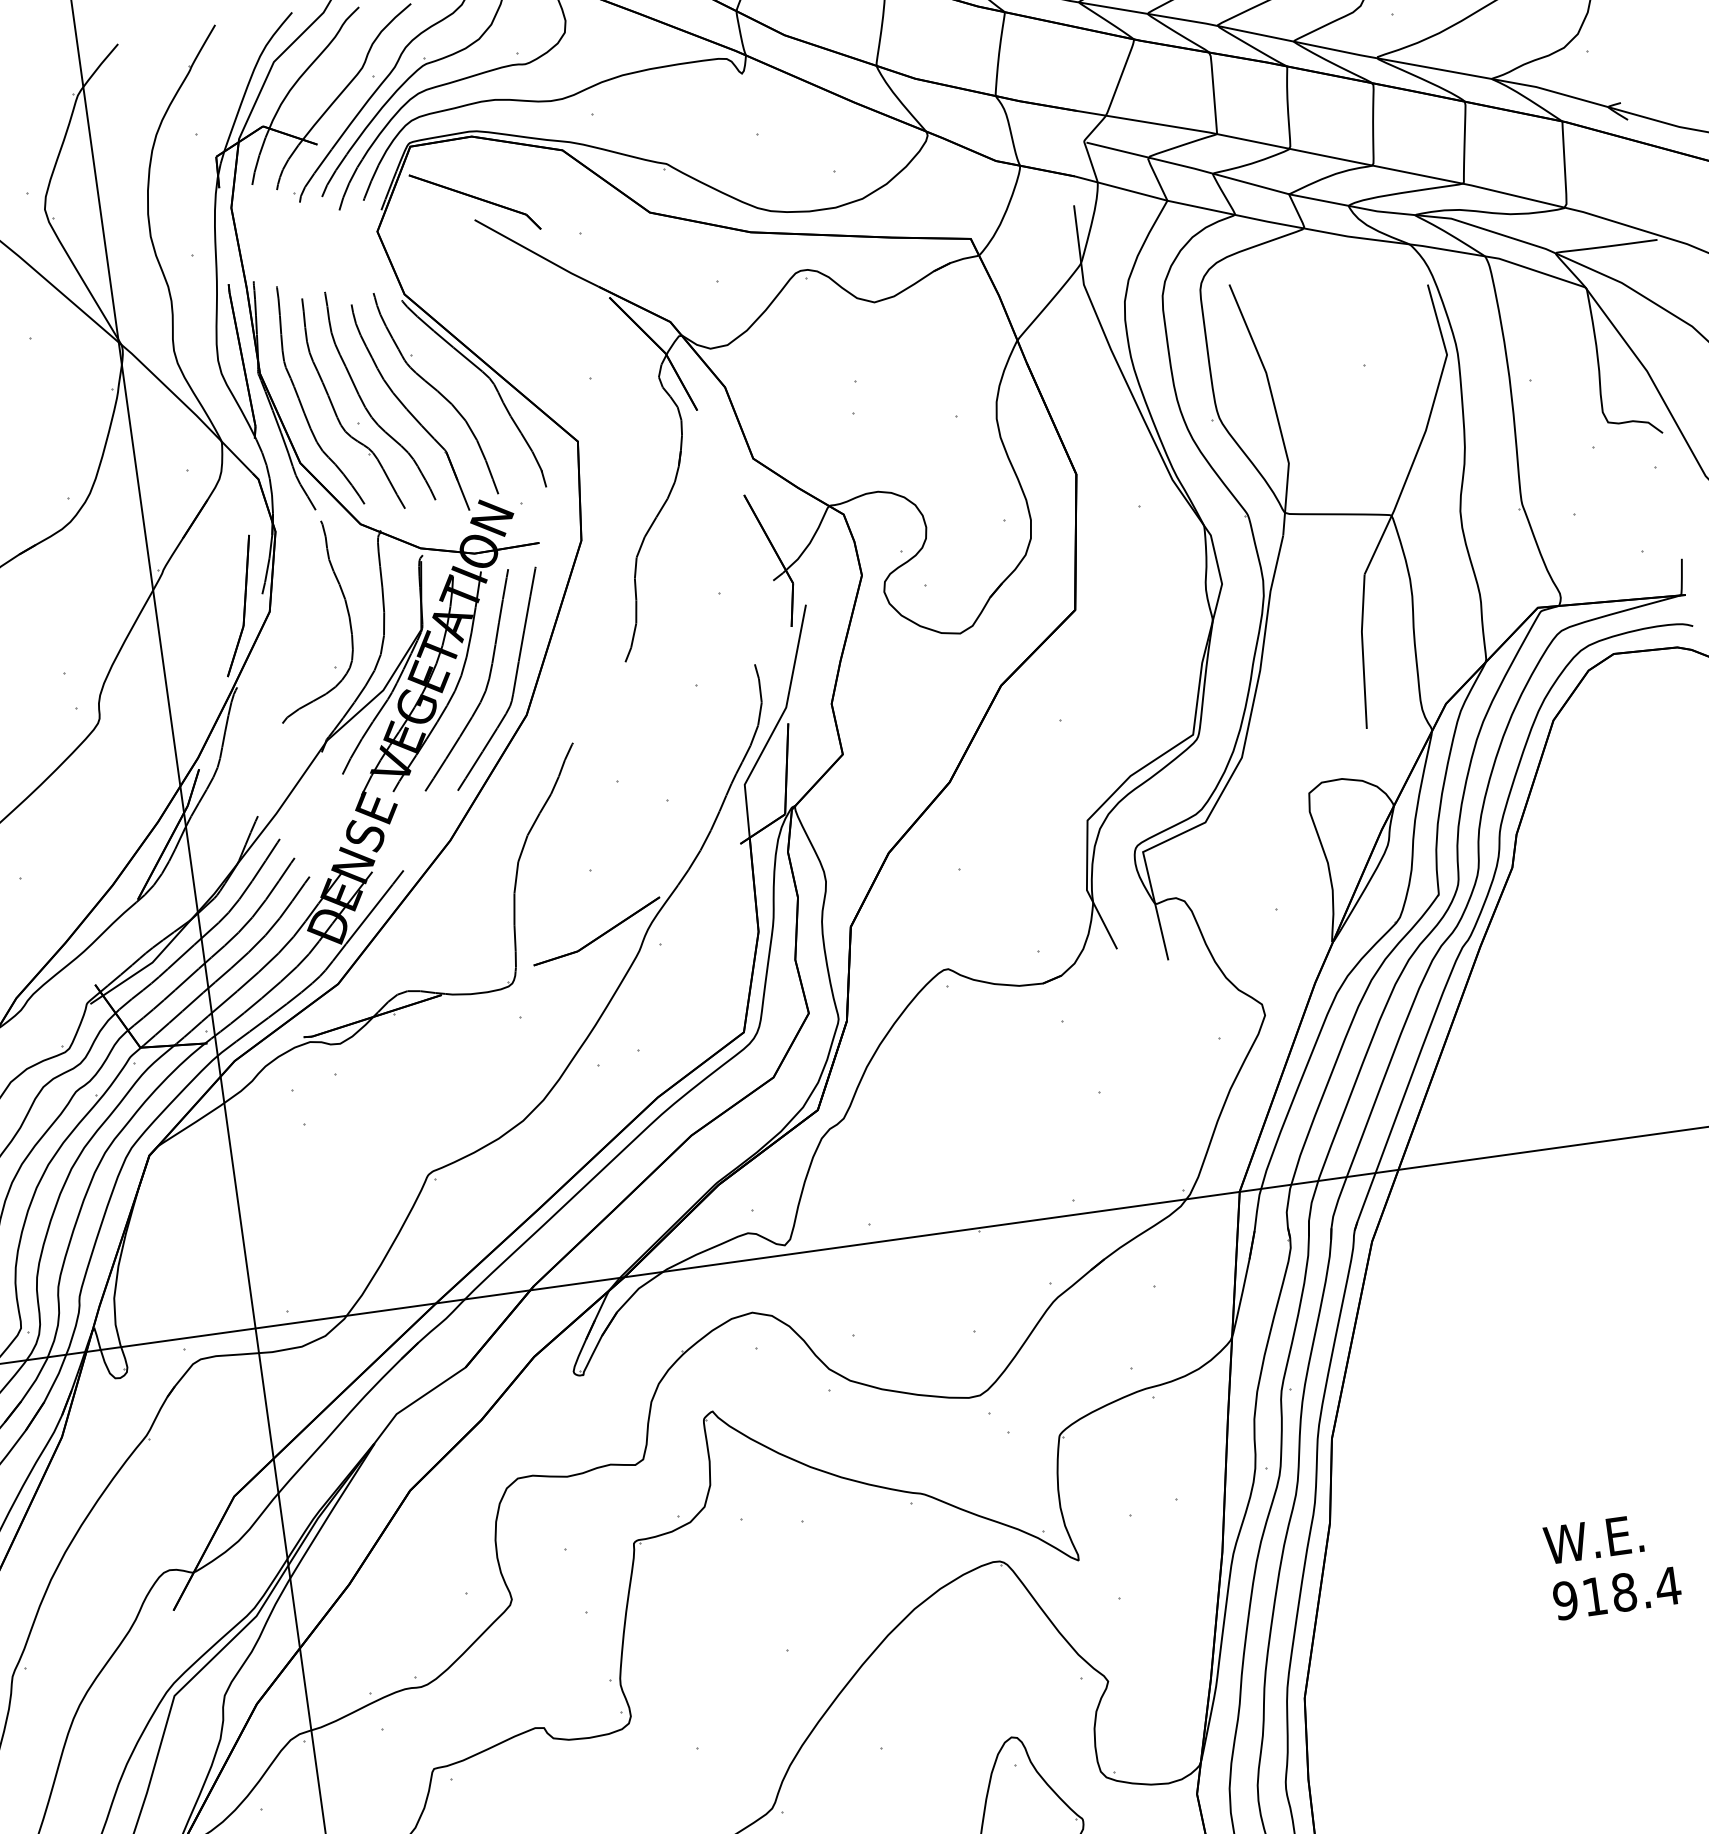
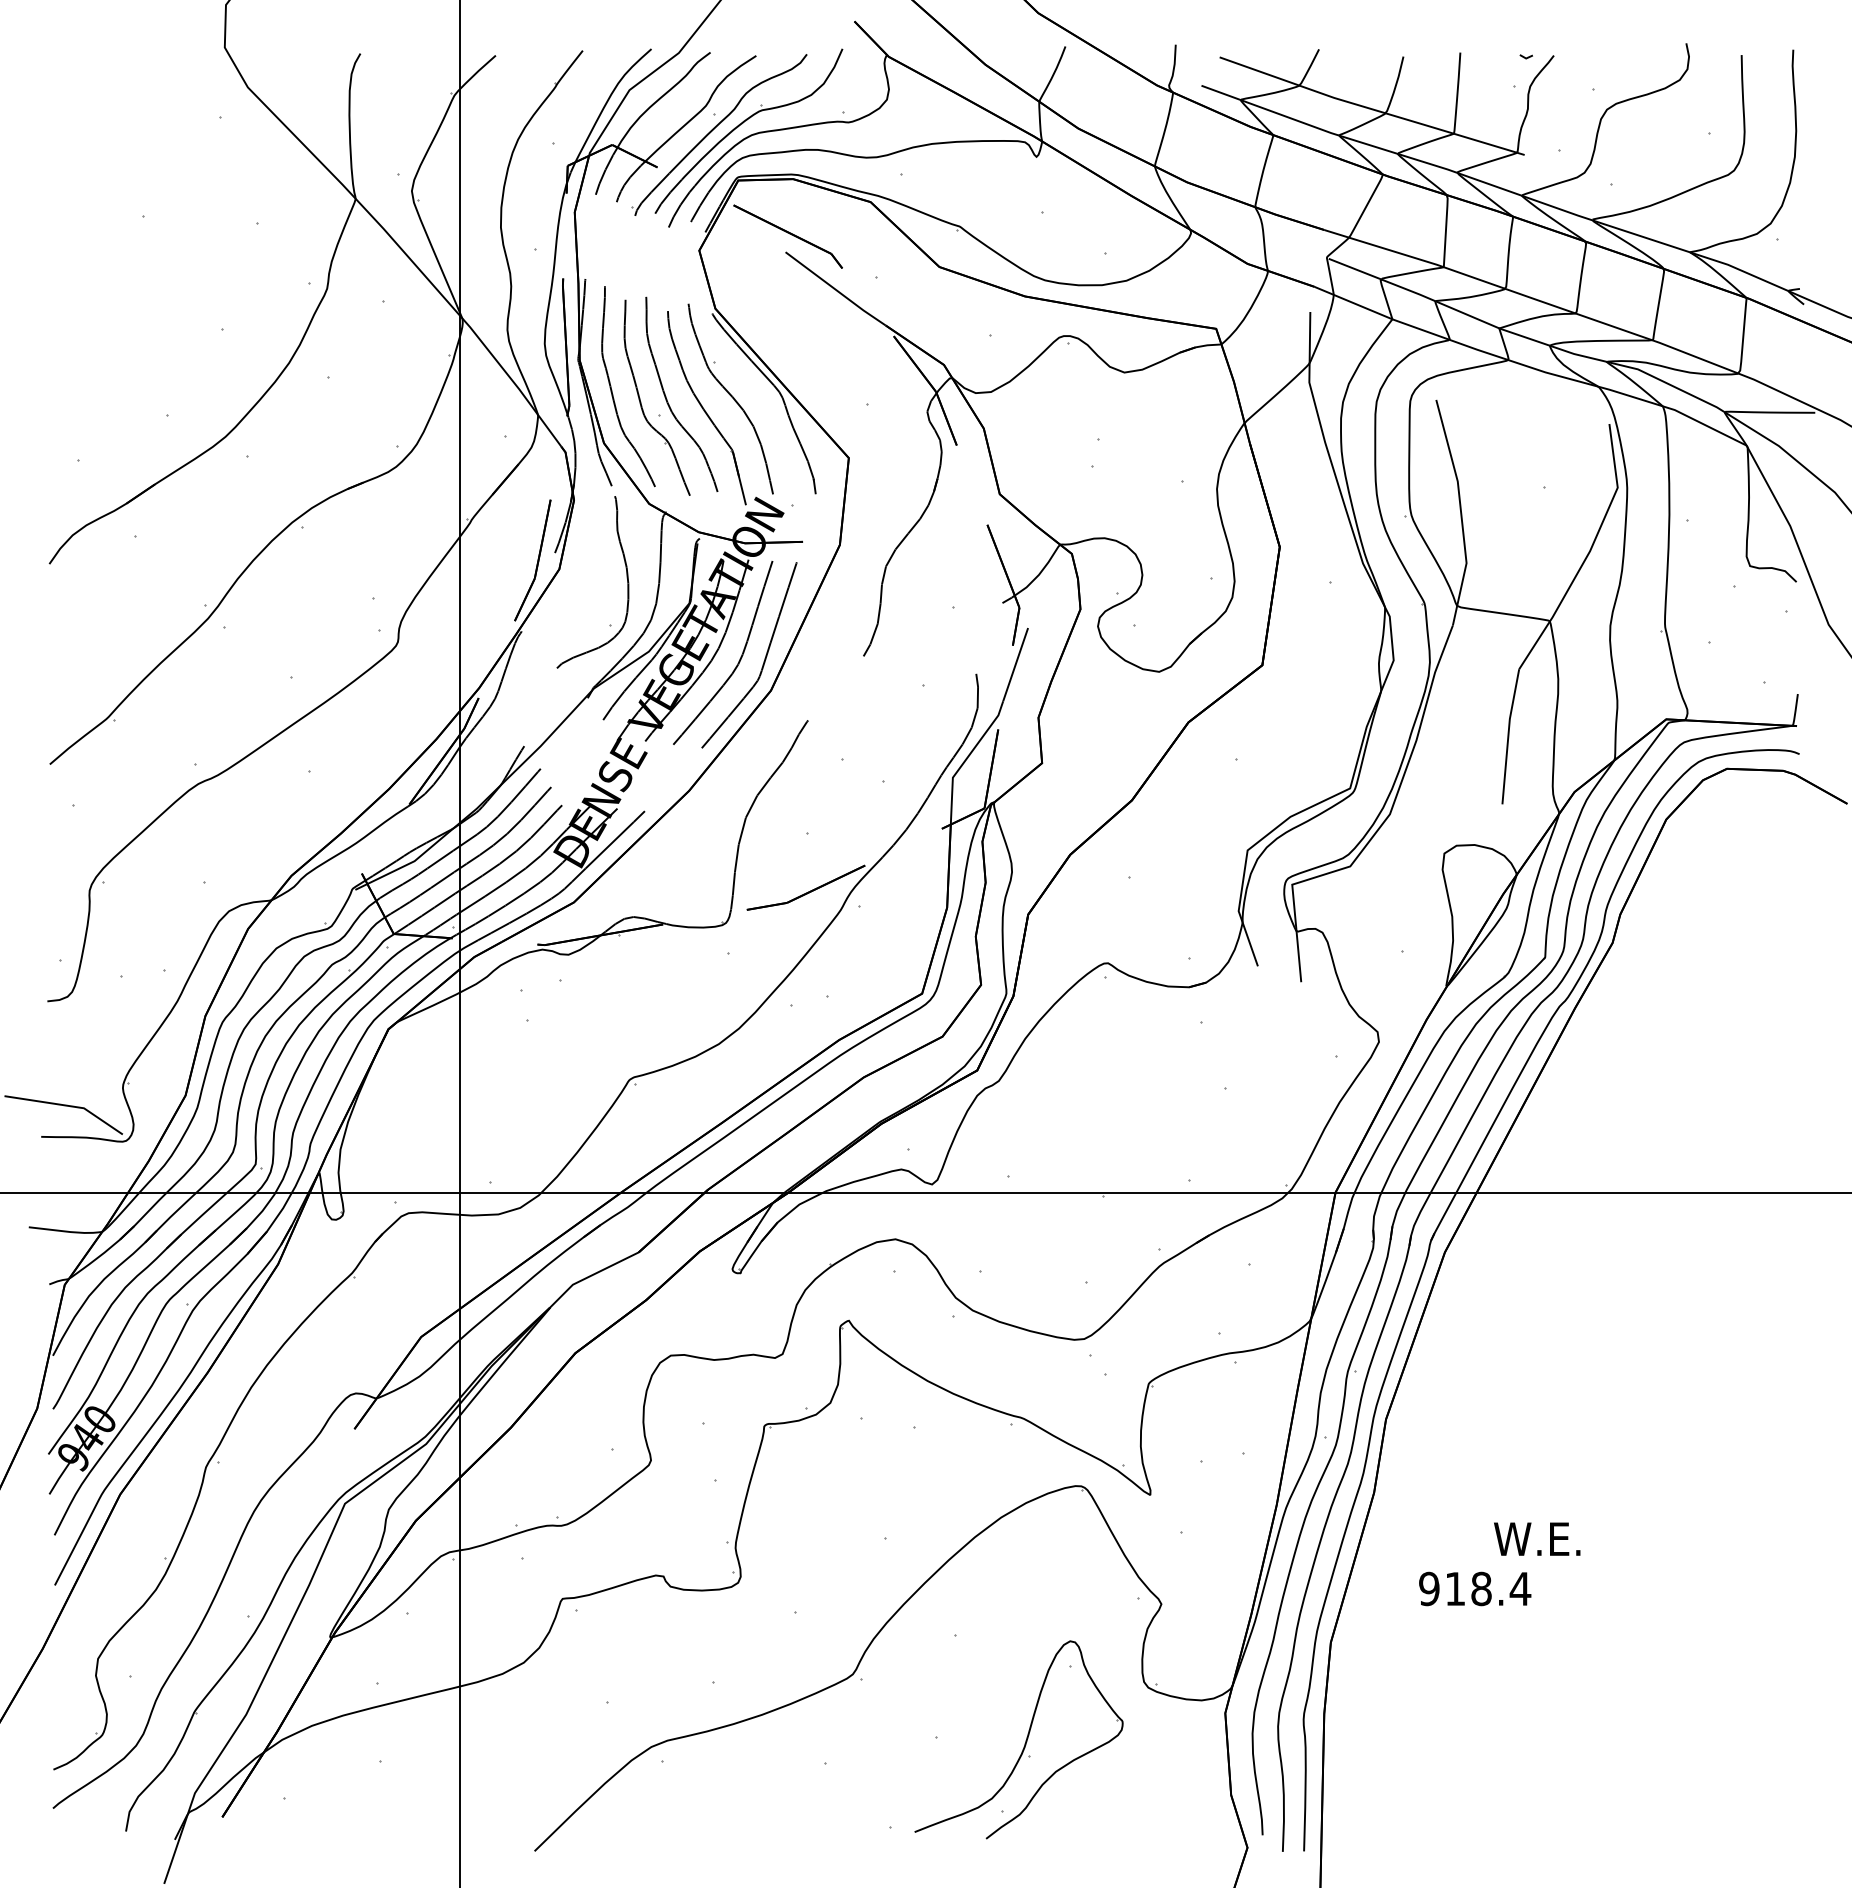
text: (1593, 1538) -> (1537, 1538), moved
text: (1617, 1592) -> (1475, 1588), moved

